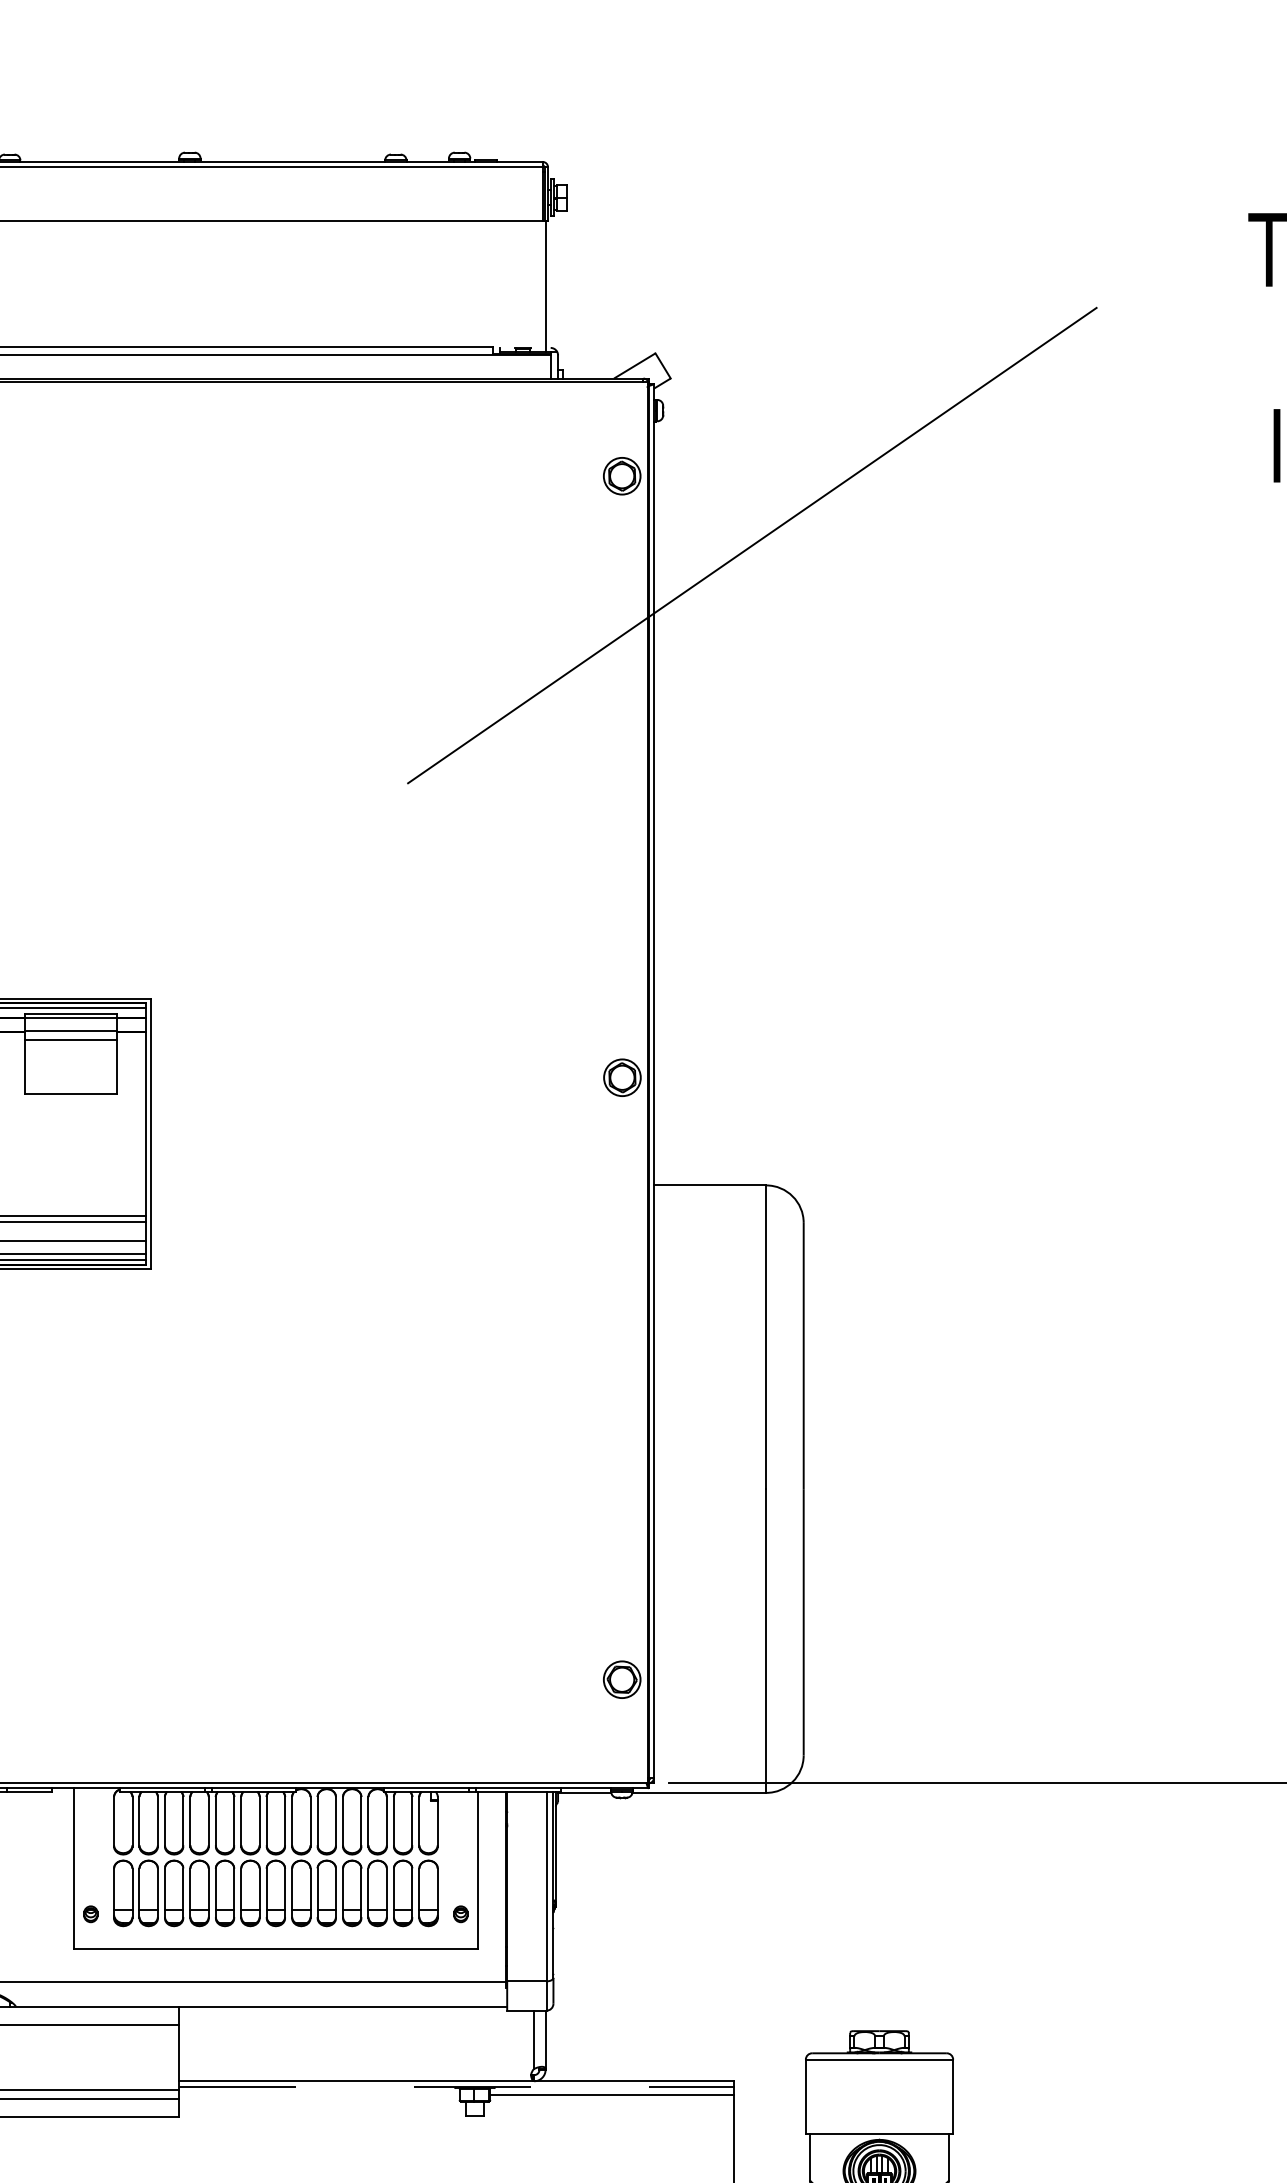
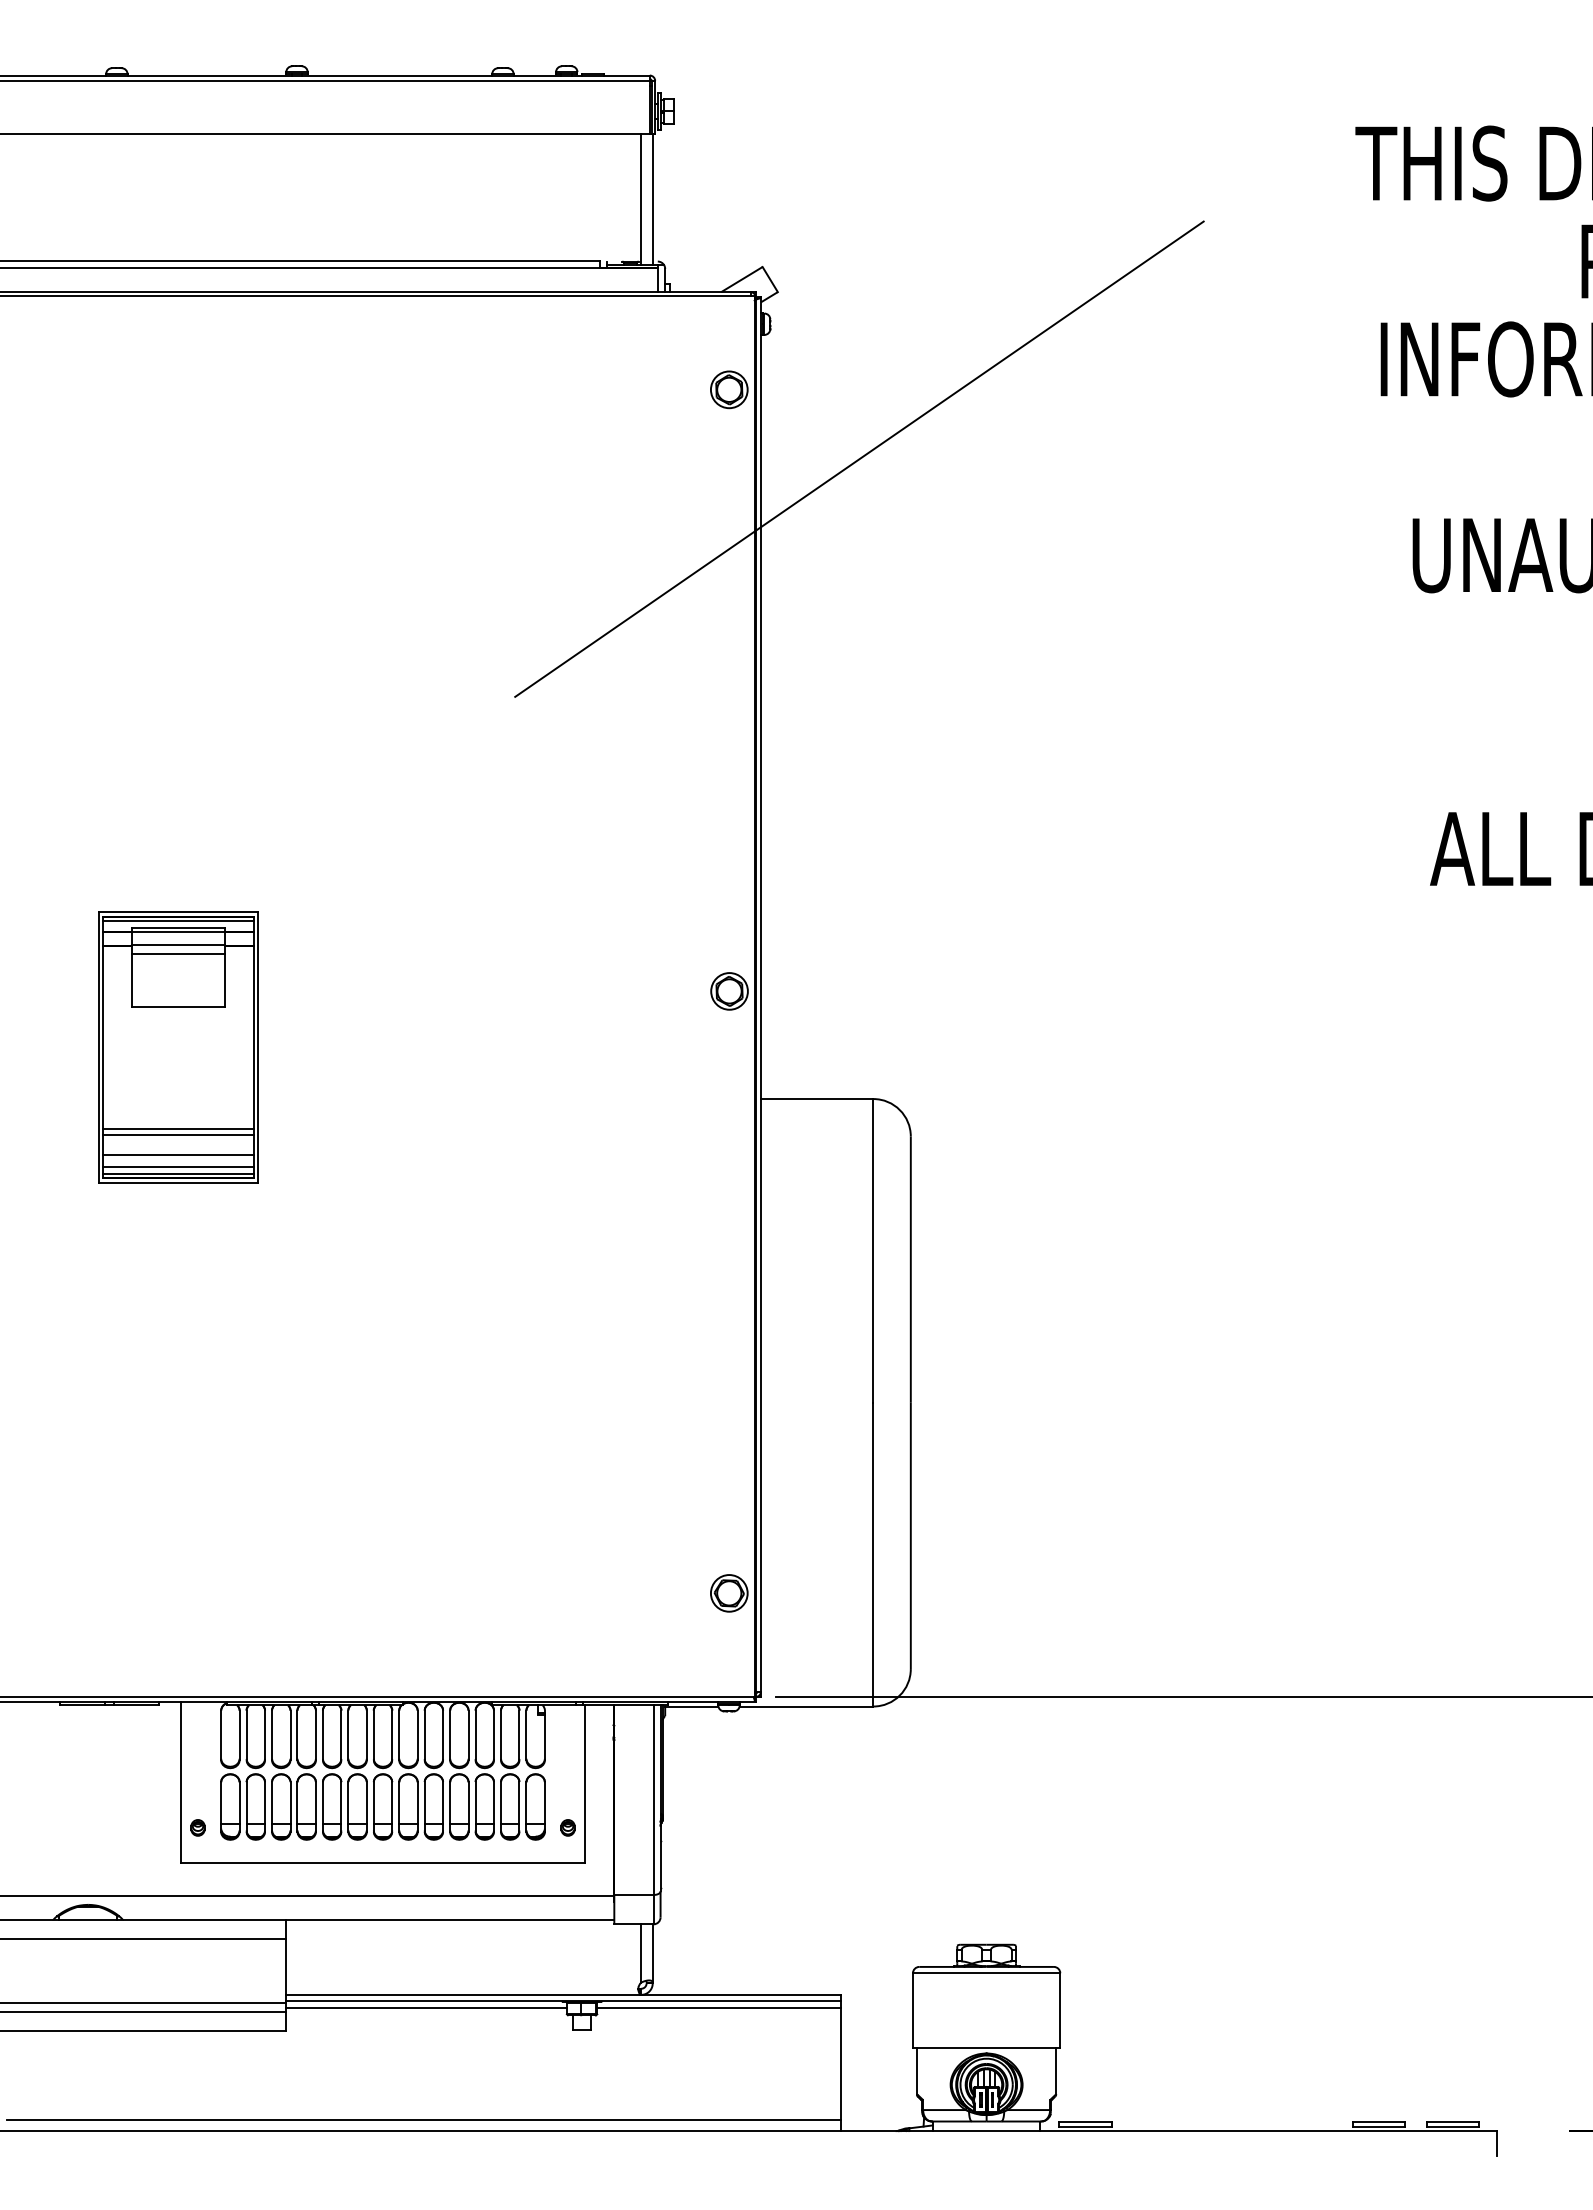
line: (534, 285) -> (641, 199), added
line: (456, 2087) -> (563, 2001), dashed -> solid
line: (318, 2094) -> (425, 2008), added

